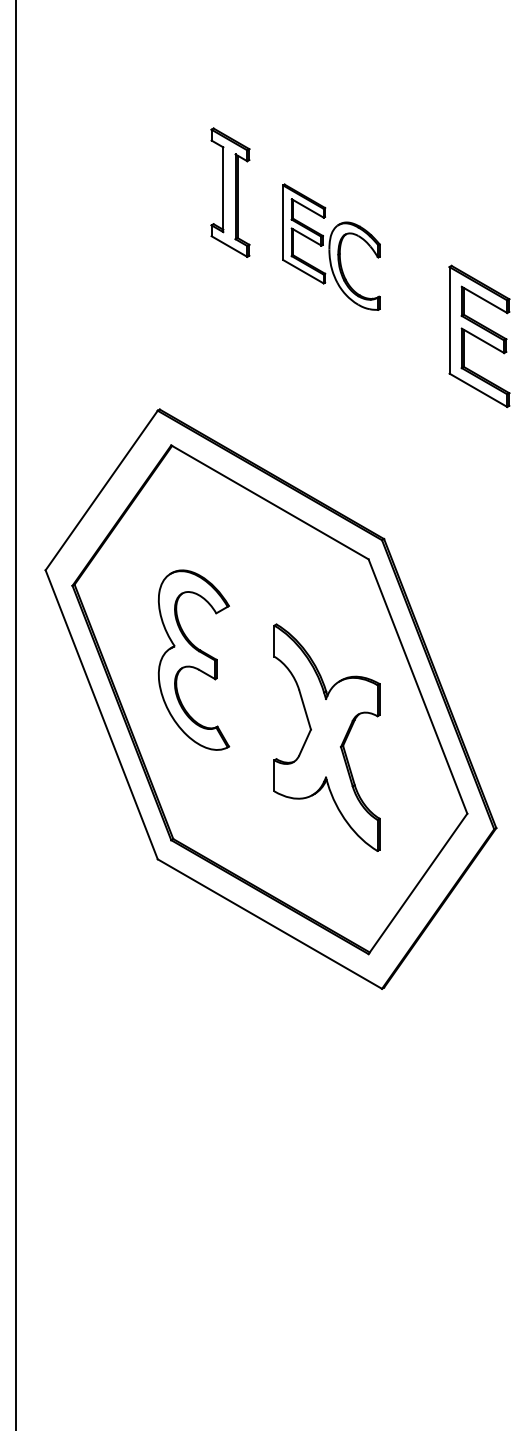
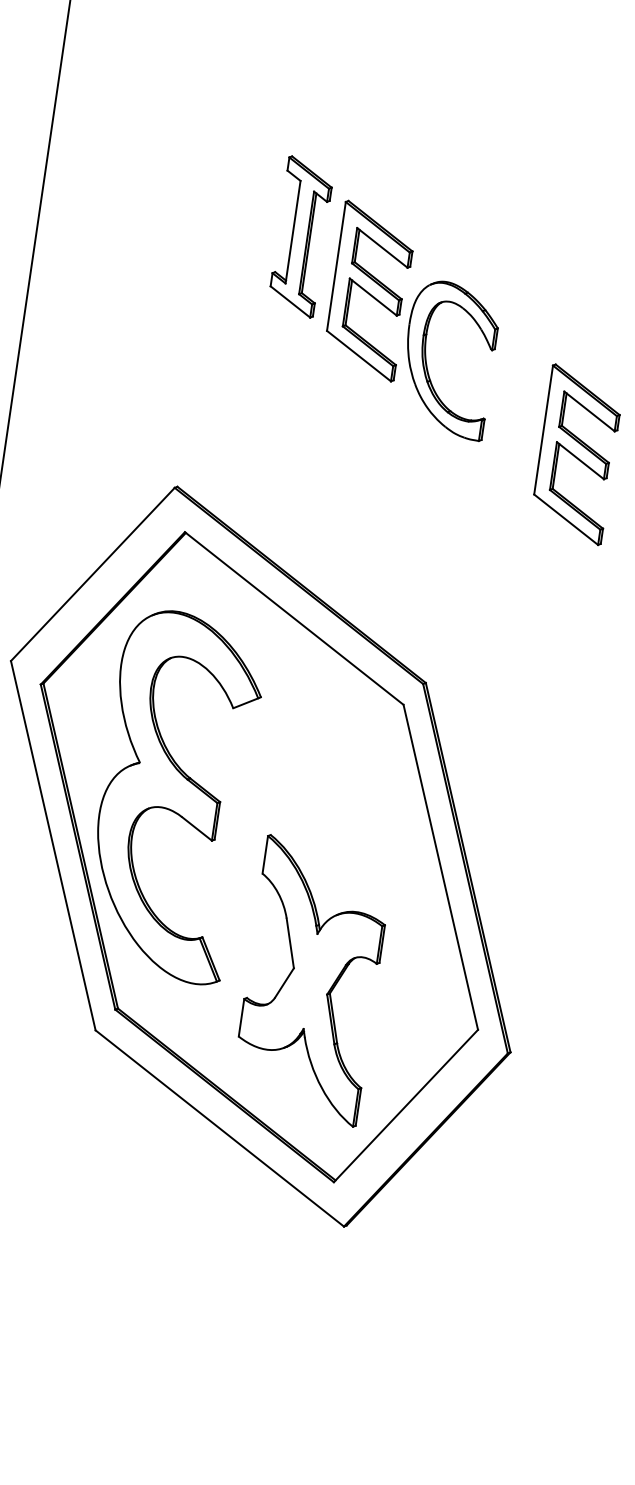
part: (331, 246) -> (413, 319), size x1.43
part: (193, 659) -> (174, 795), size x1.67
part: (326, 737) -> (311, 980), moved

